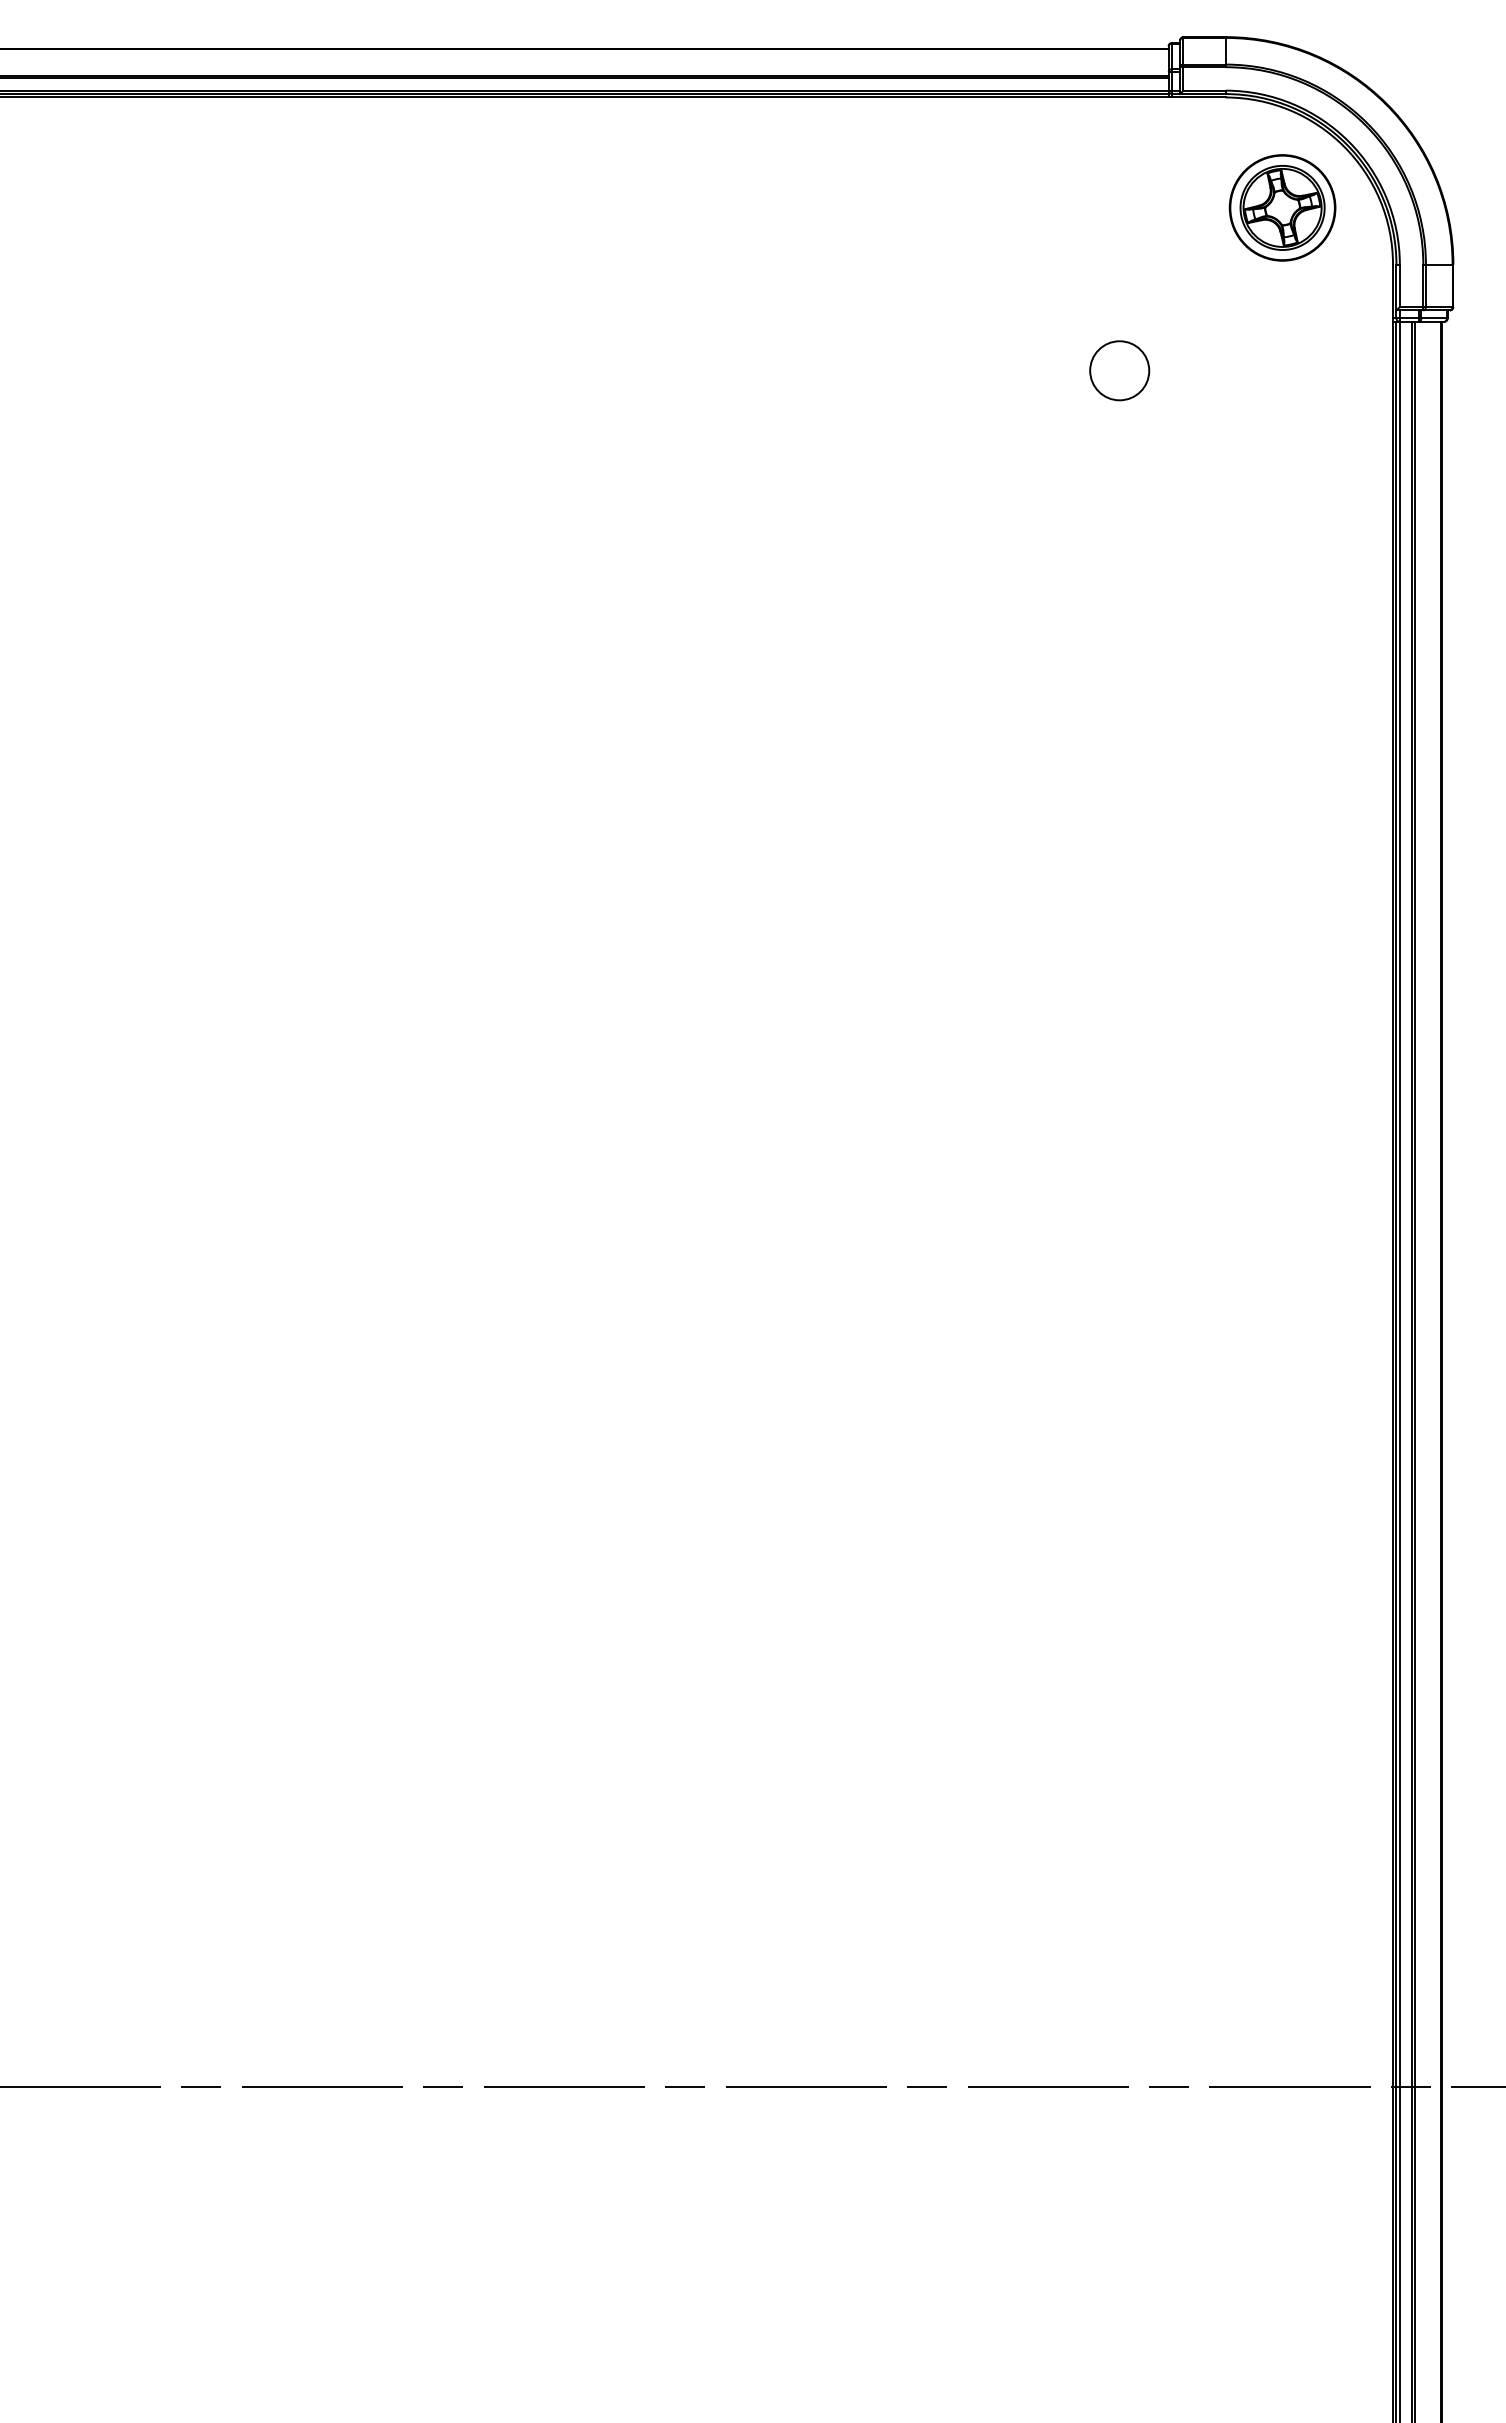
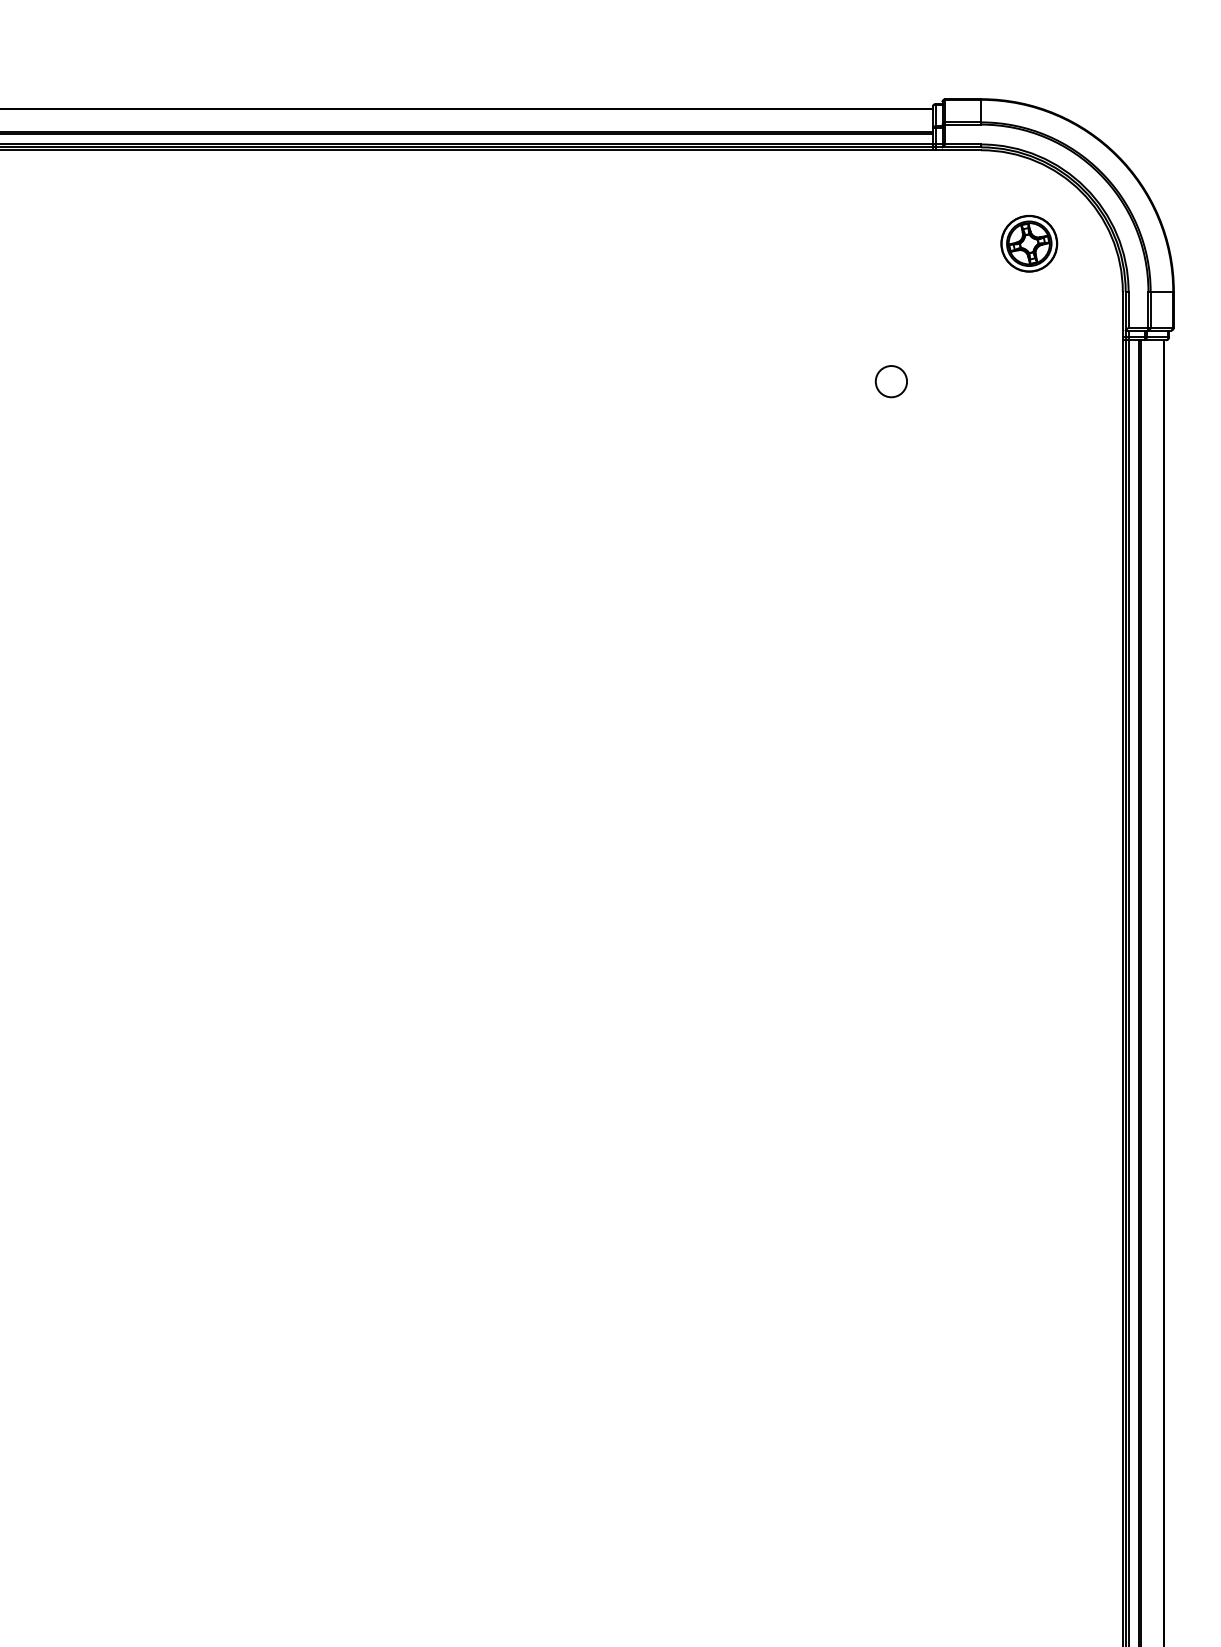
part: (1282, 207) -> (1029, 243), size x0.62
circle: (1119, 370) -> (891, 381), size x0.62

